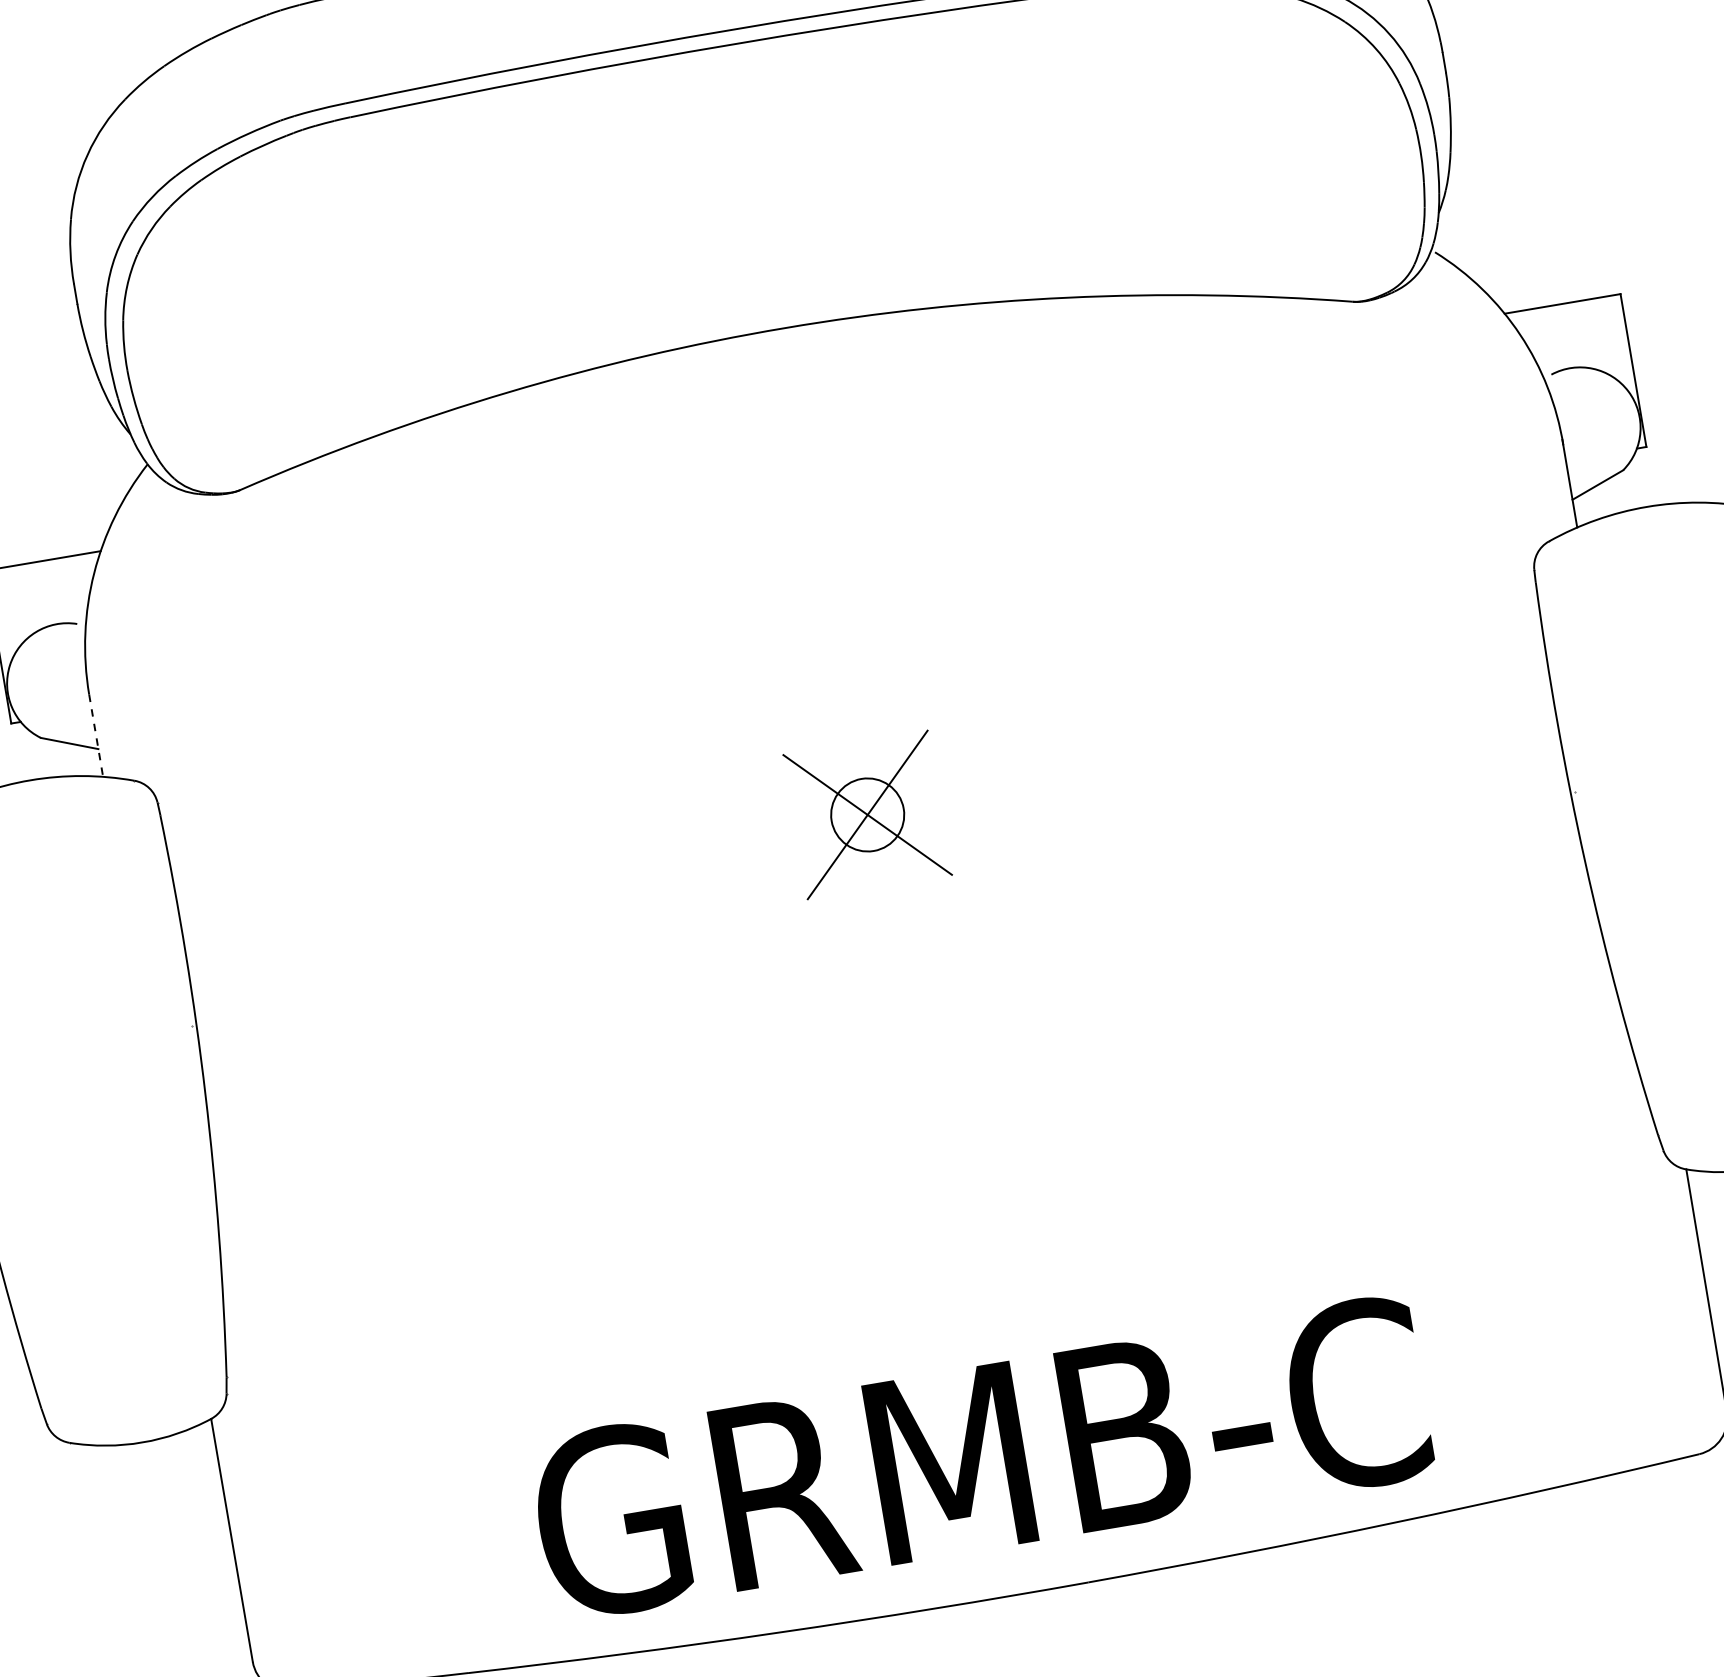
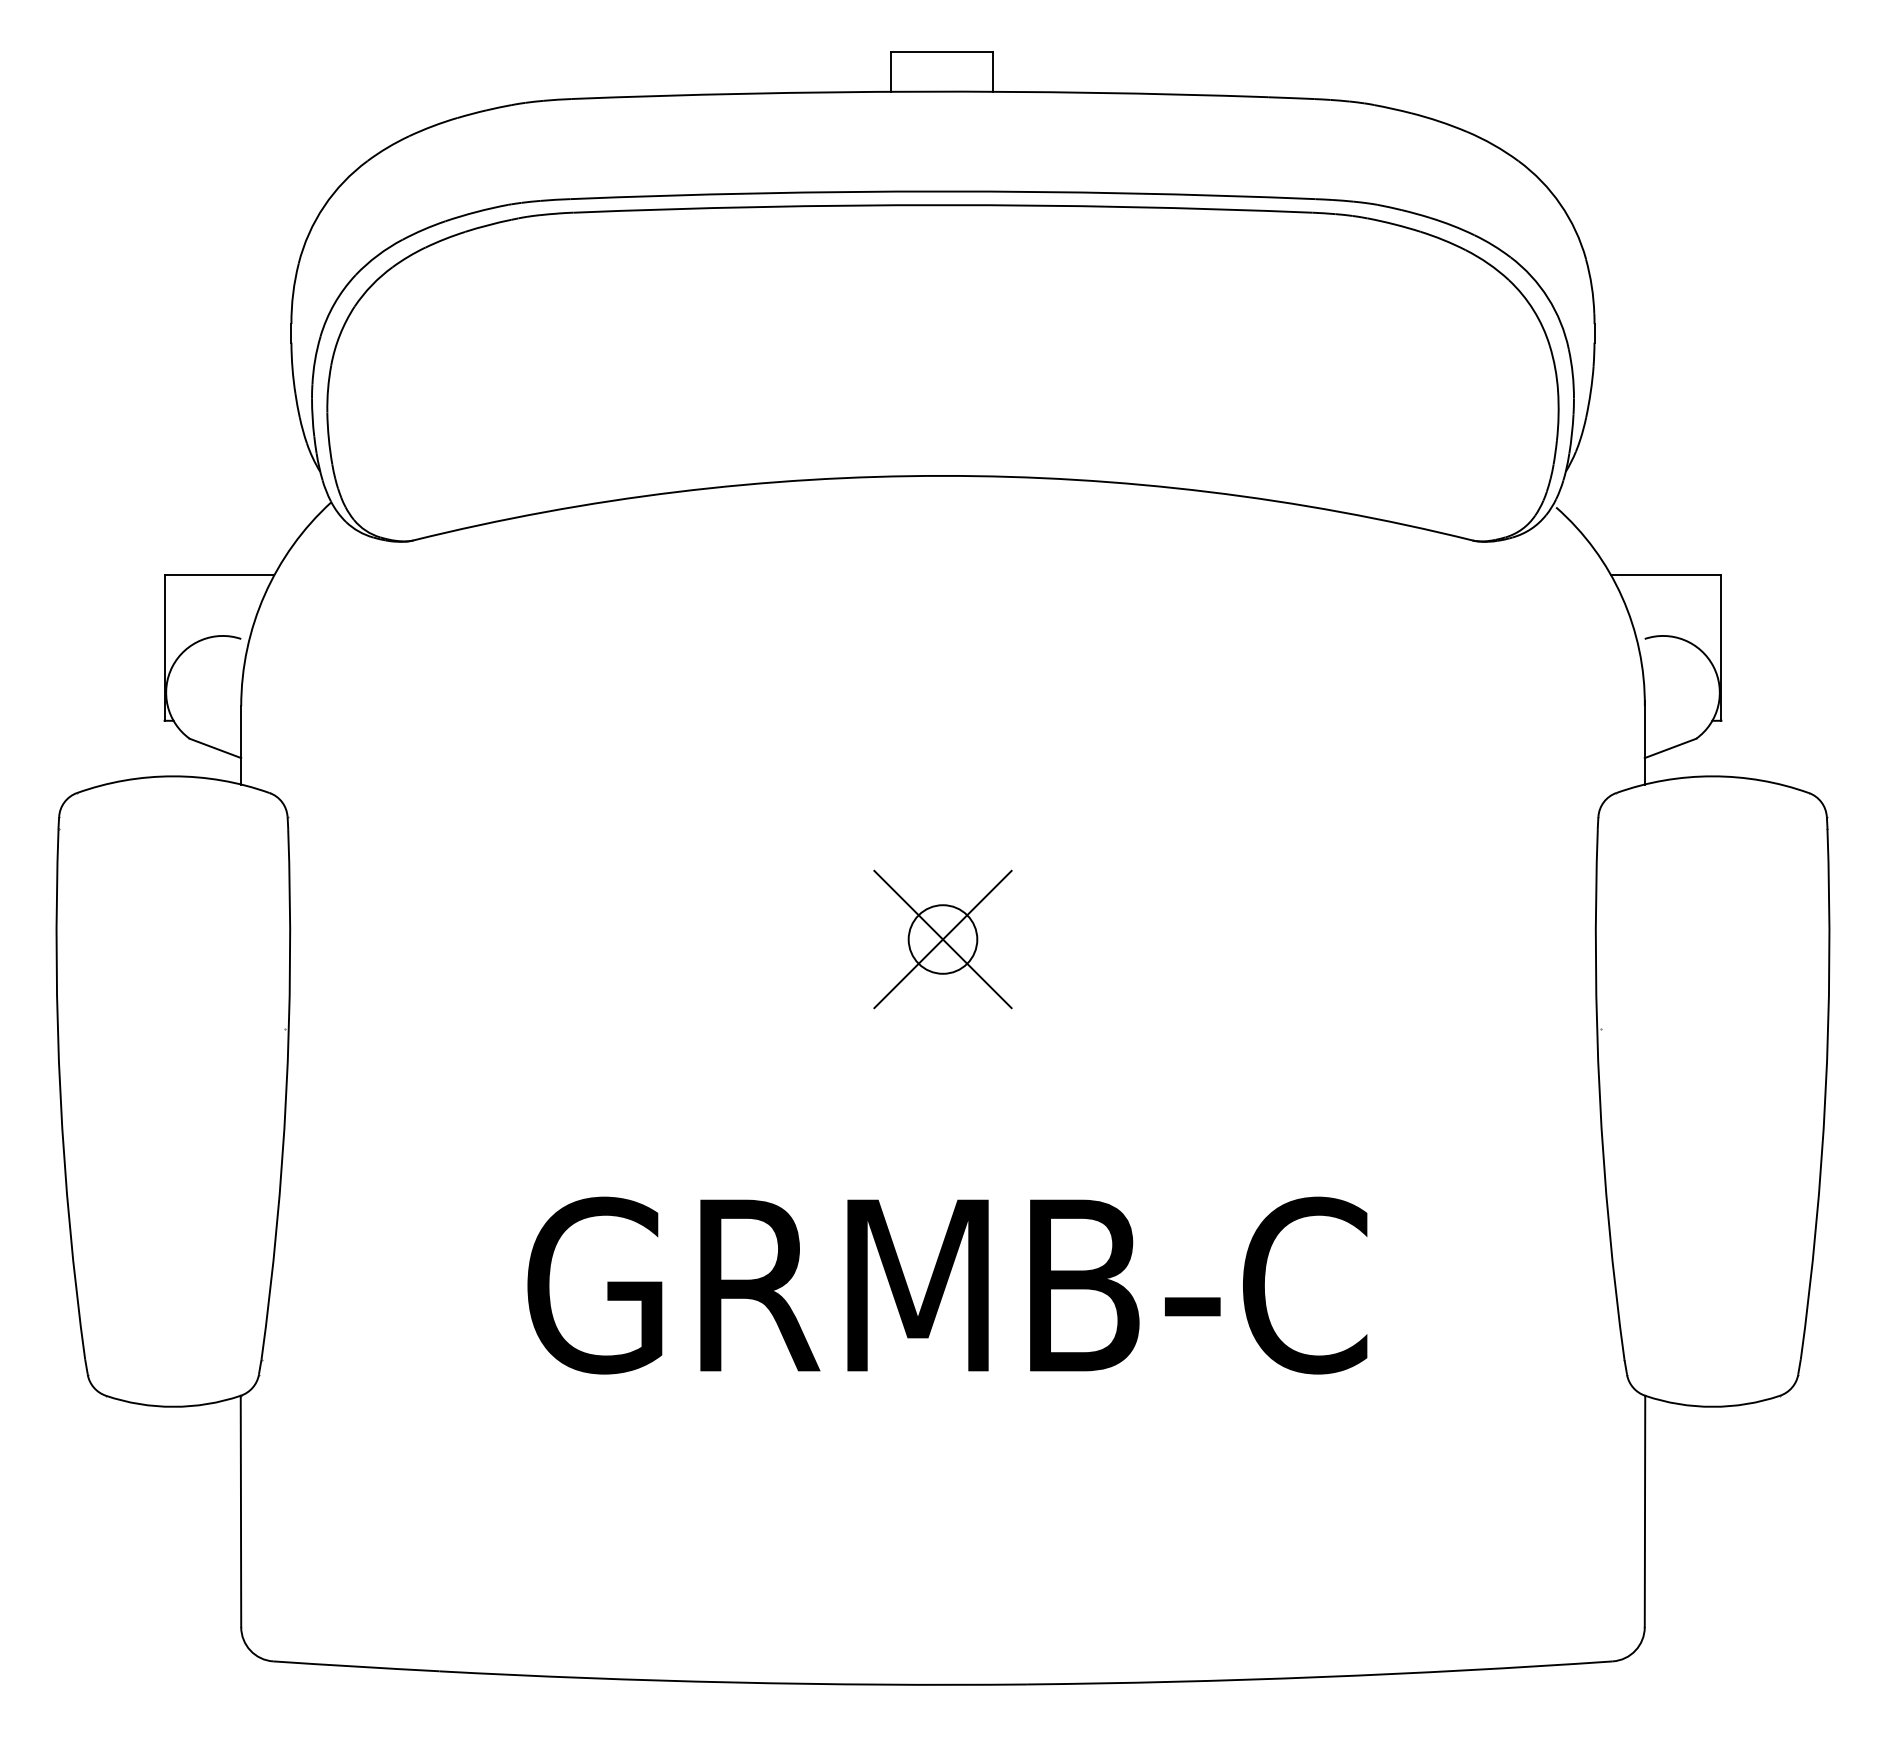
line: (96, 735) -> (241, 745), dashed -> solid
text: (981, 1457) -> (947, 1285), moved

